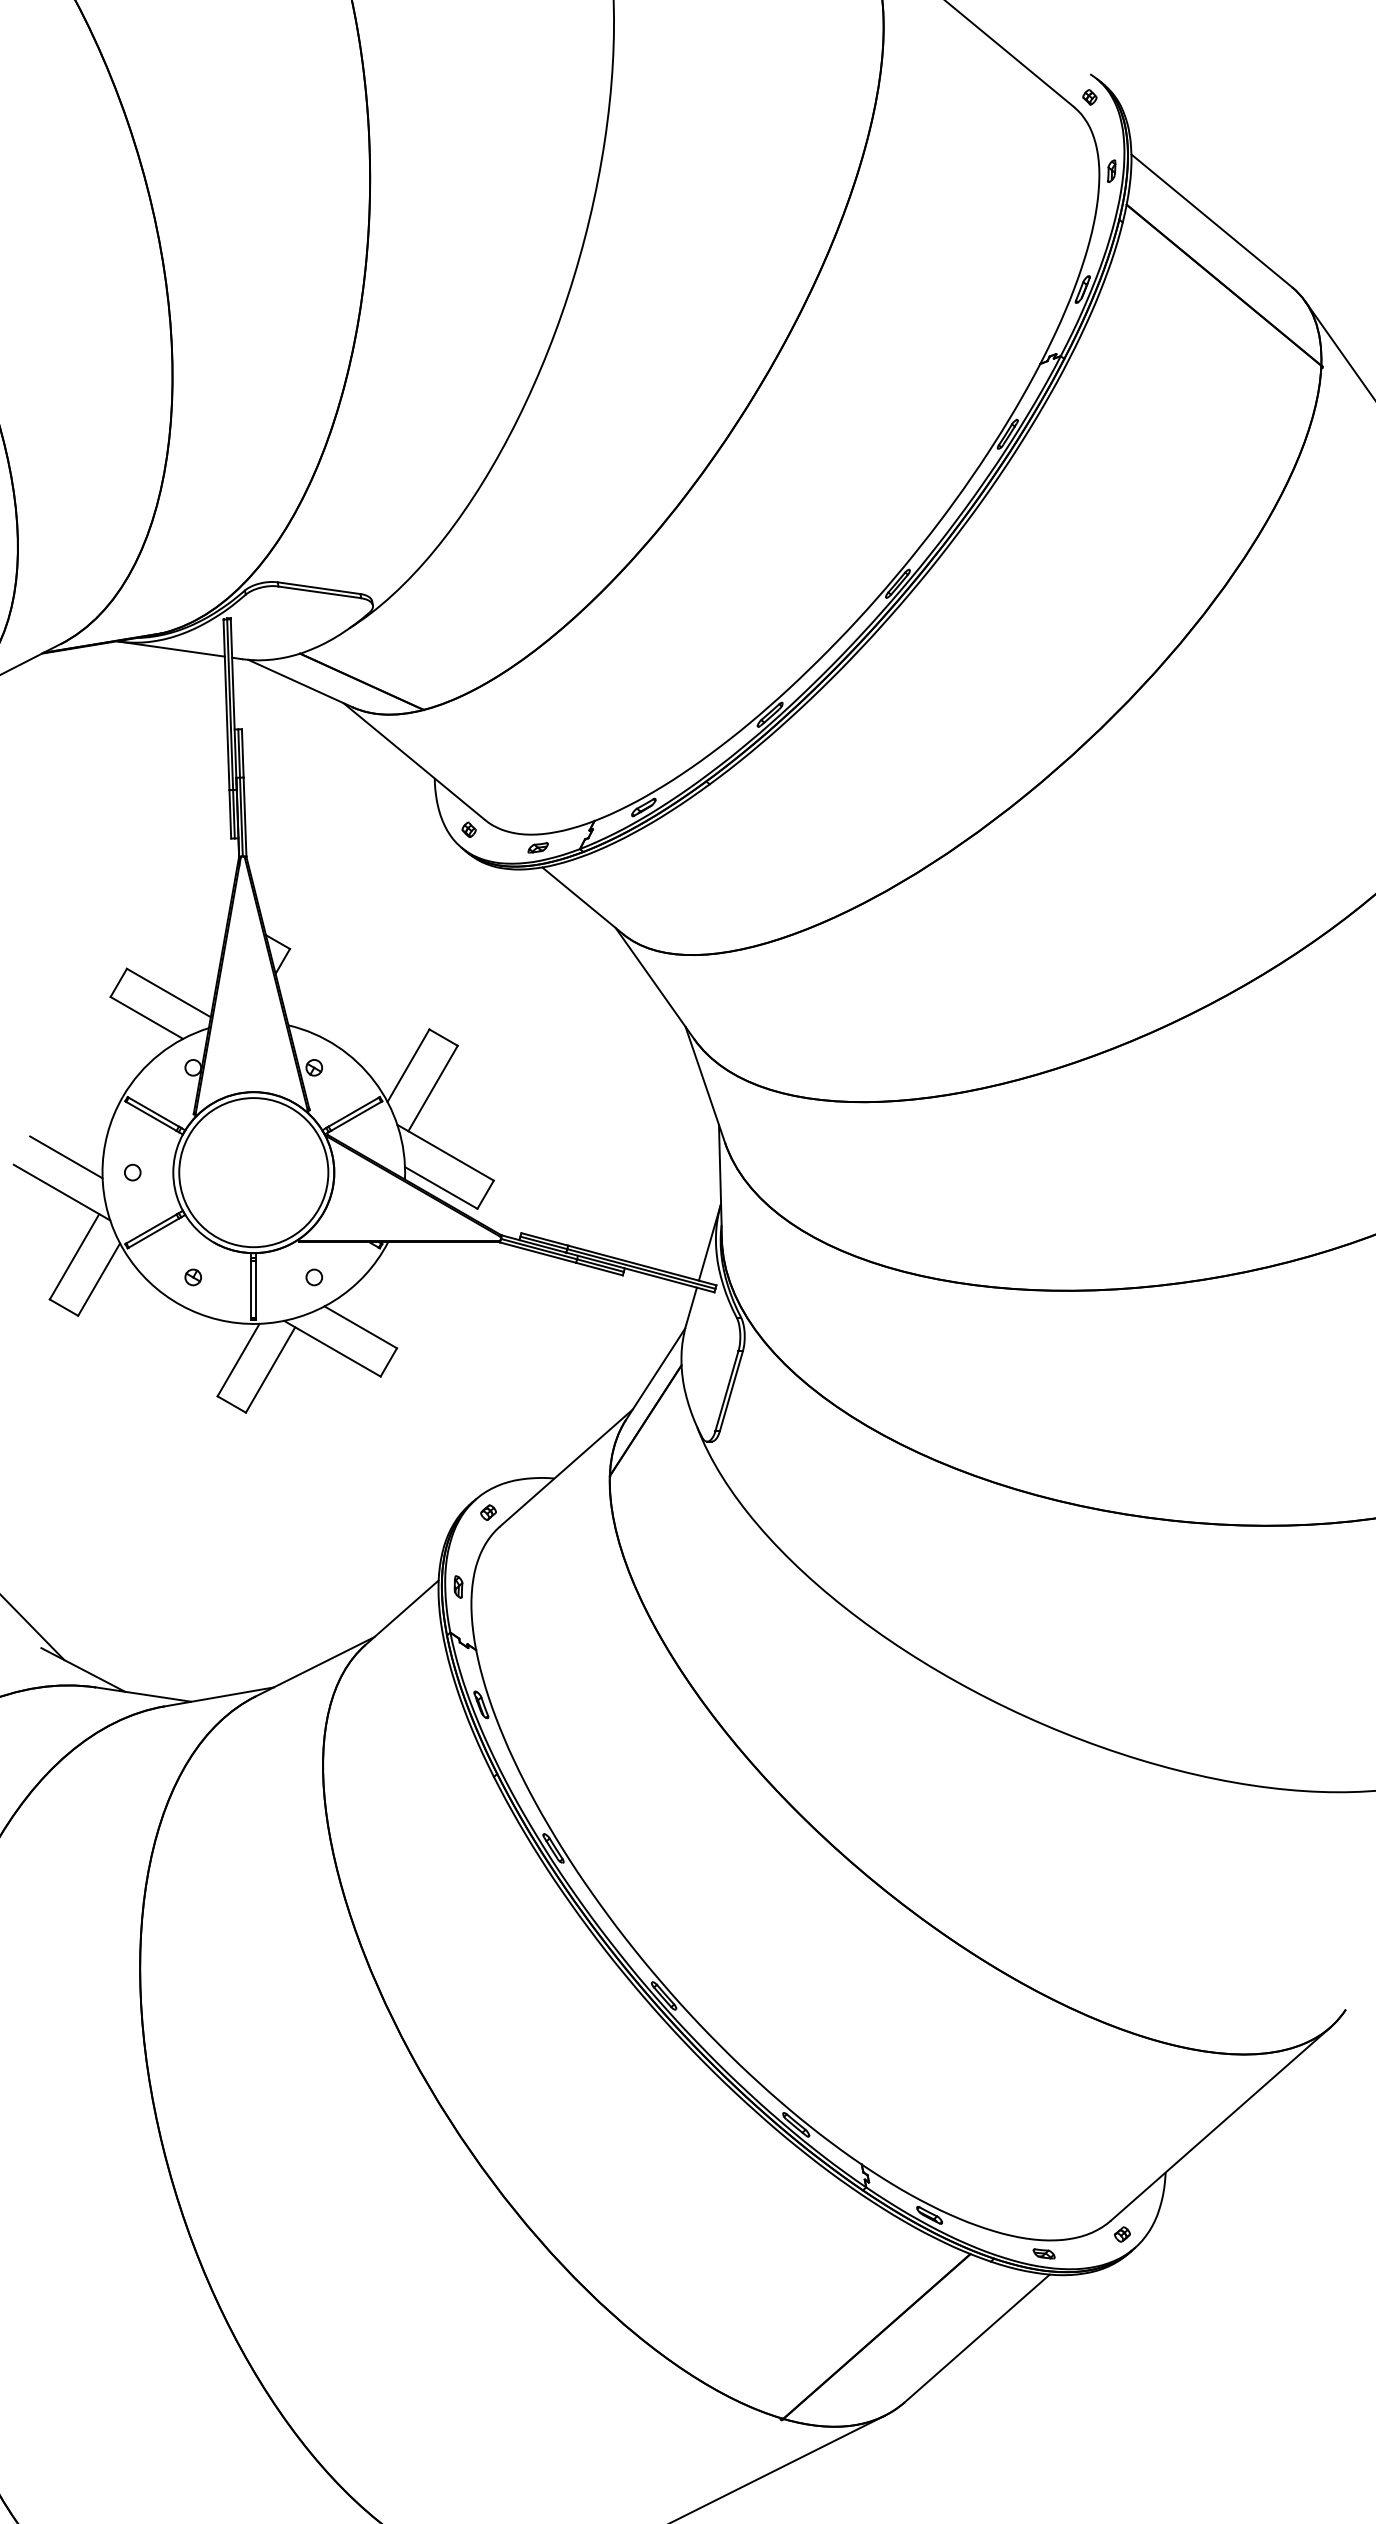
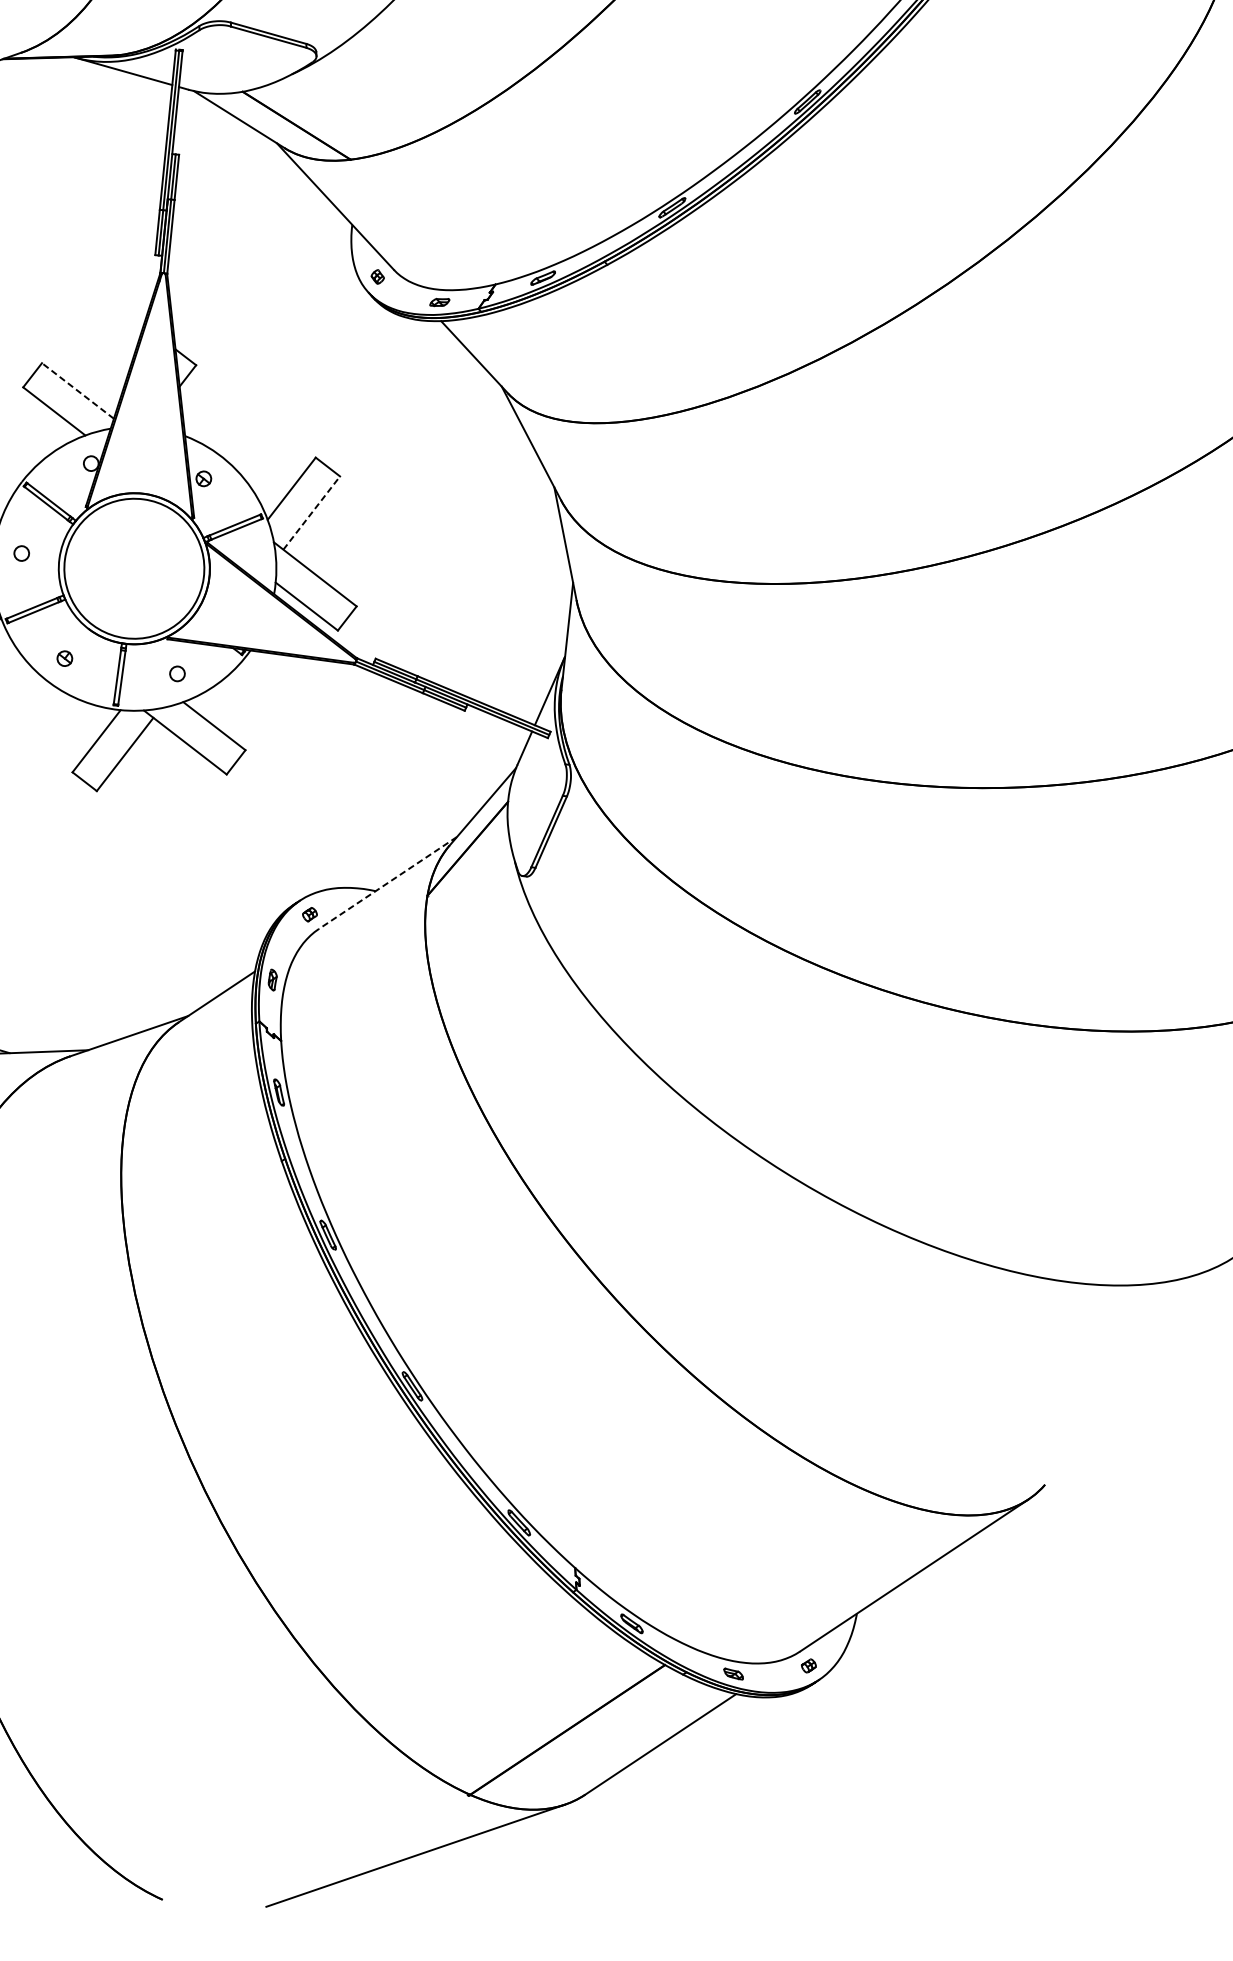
line: (168, 992) -> (77, 390), solid -> dashed
line: (433, 1088) -> (312, 513), solid -> dashed
line: (565, 1468) -> (387, 883), solid -> dashed

